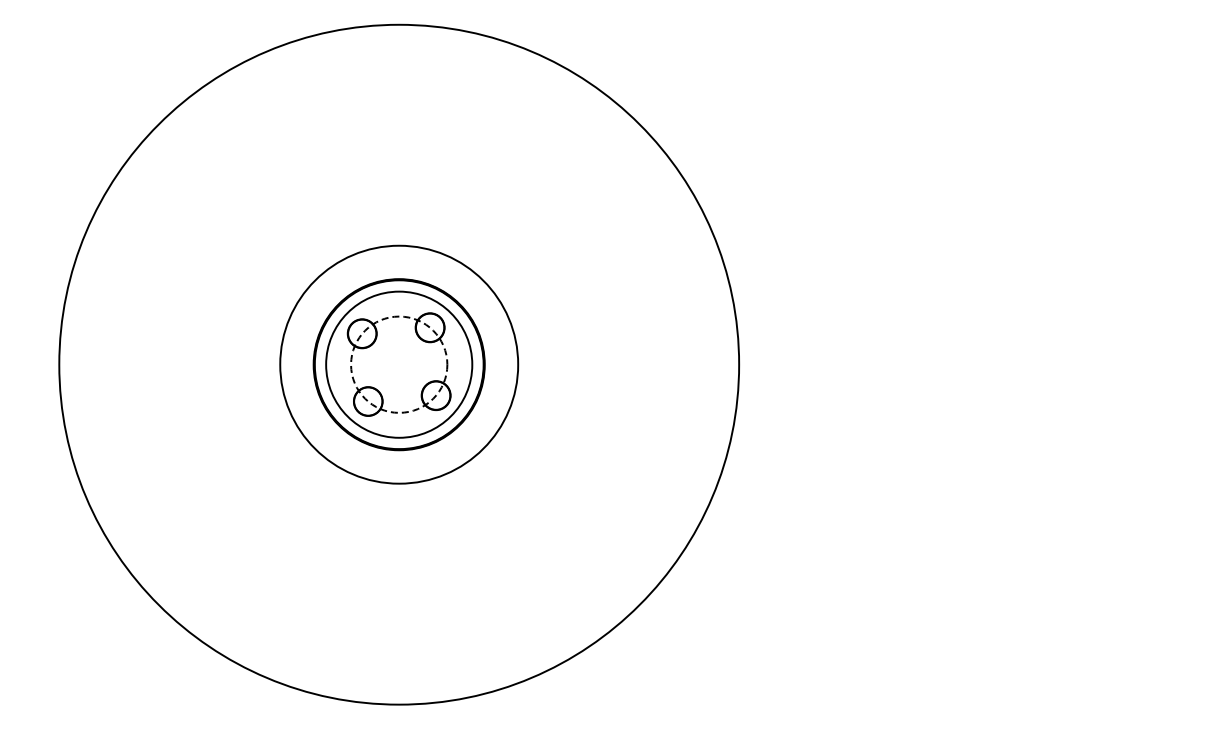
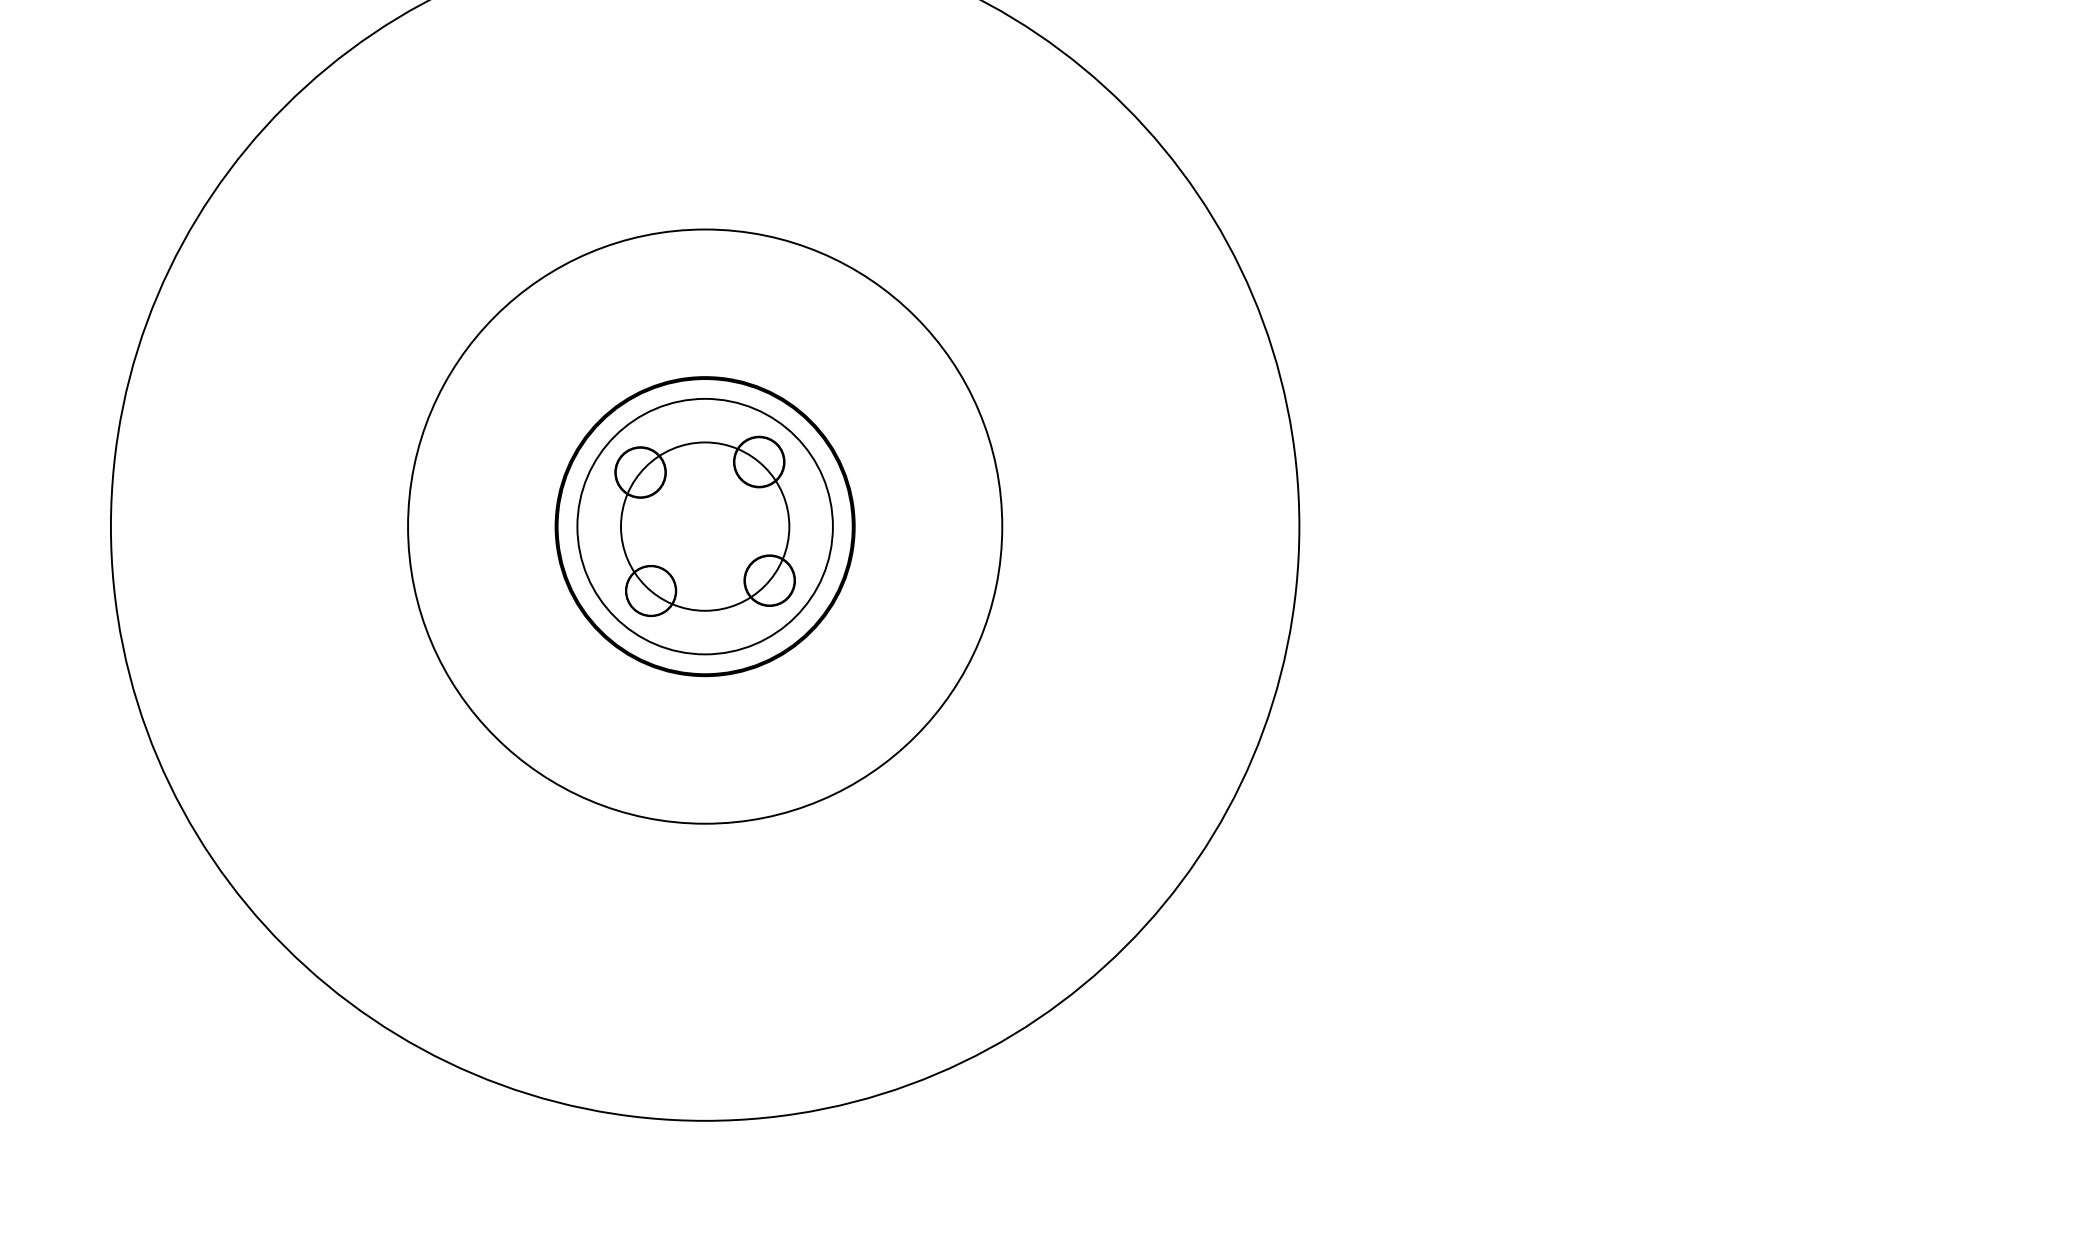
circle: (399, 364) -> (705, 526), dashed -> solid
circle: (399, 364) -> (705, 526), size x1.43

